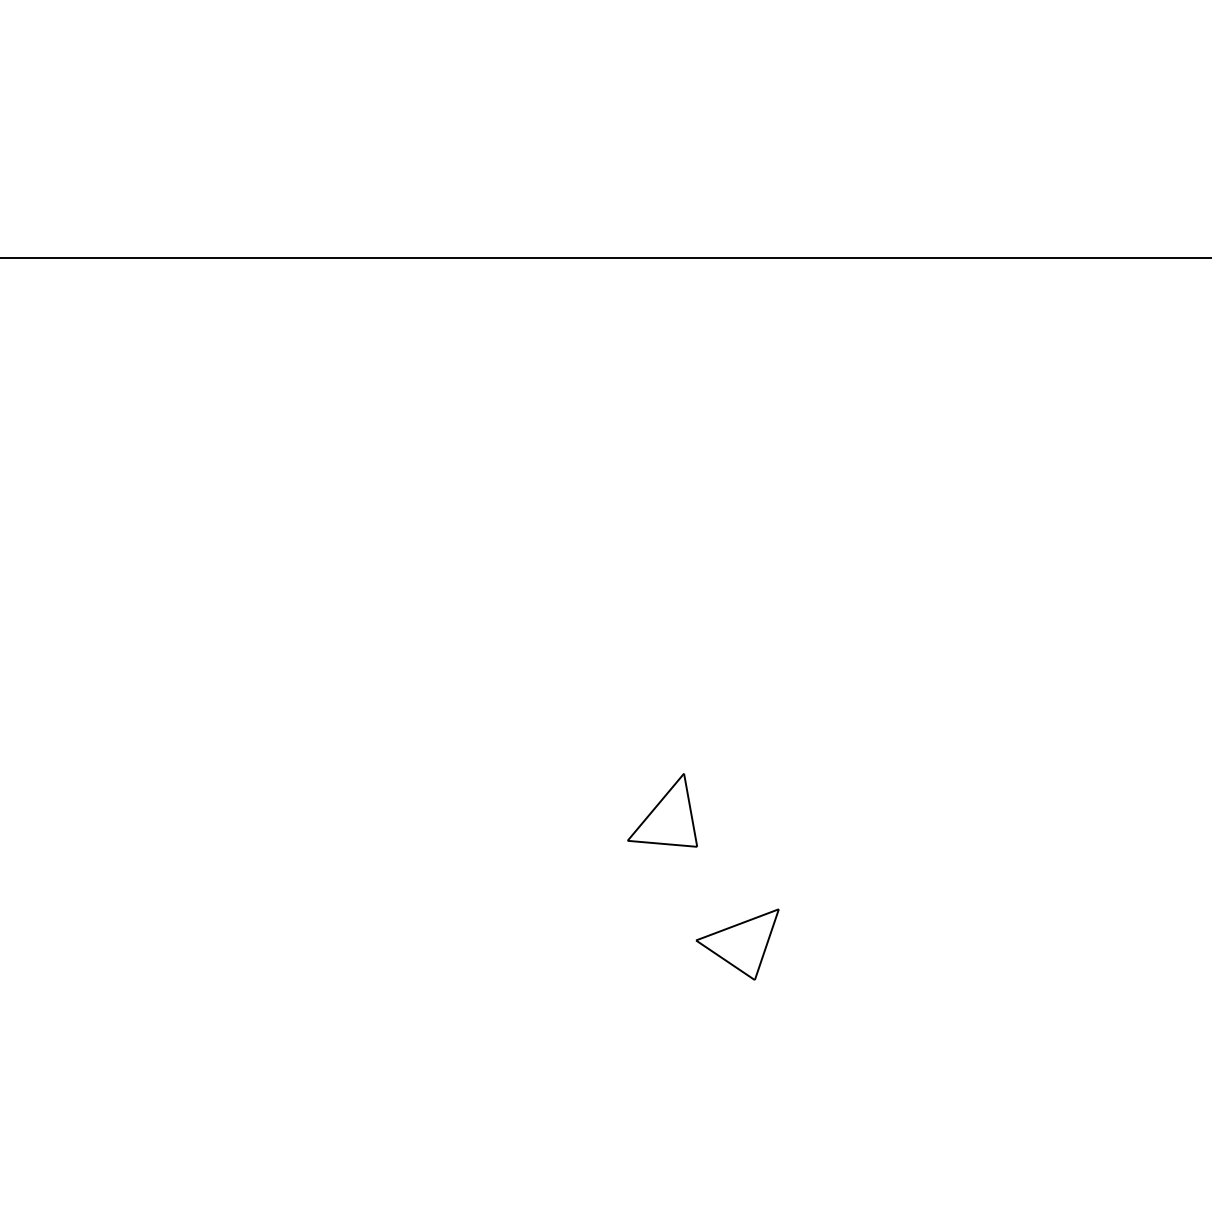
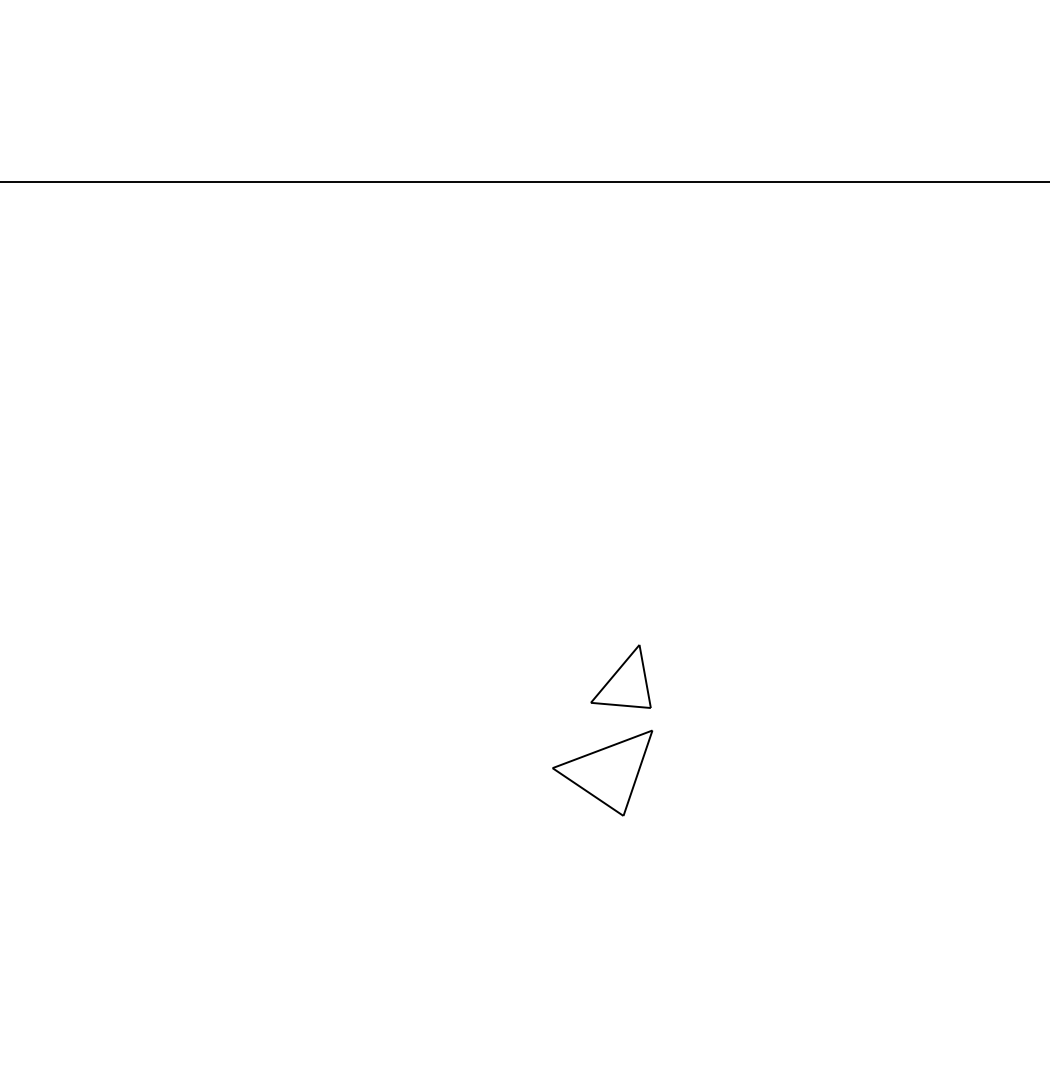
part: (662, 810) -> (620, 676), moved
part: (737, 944) -> (602, 773), size x1.4

